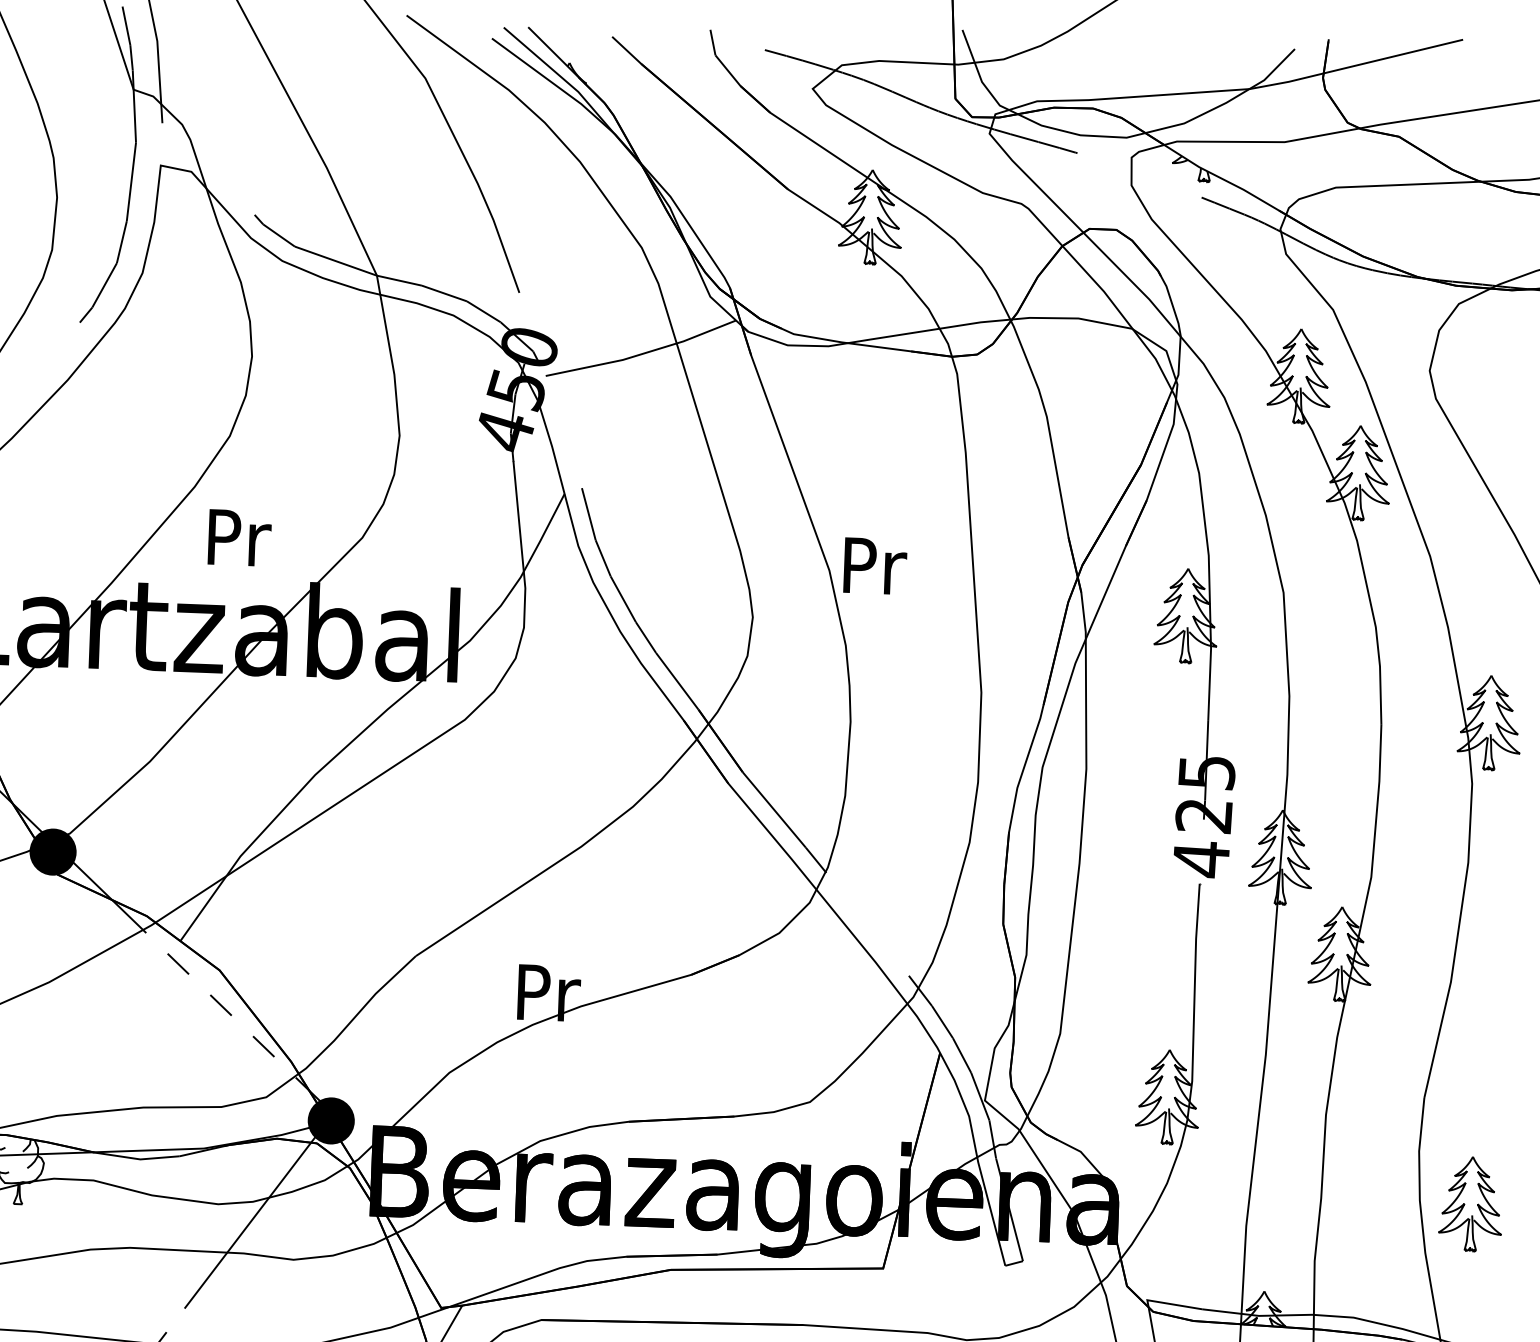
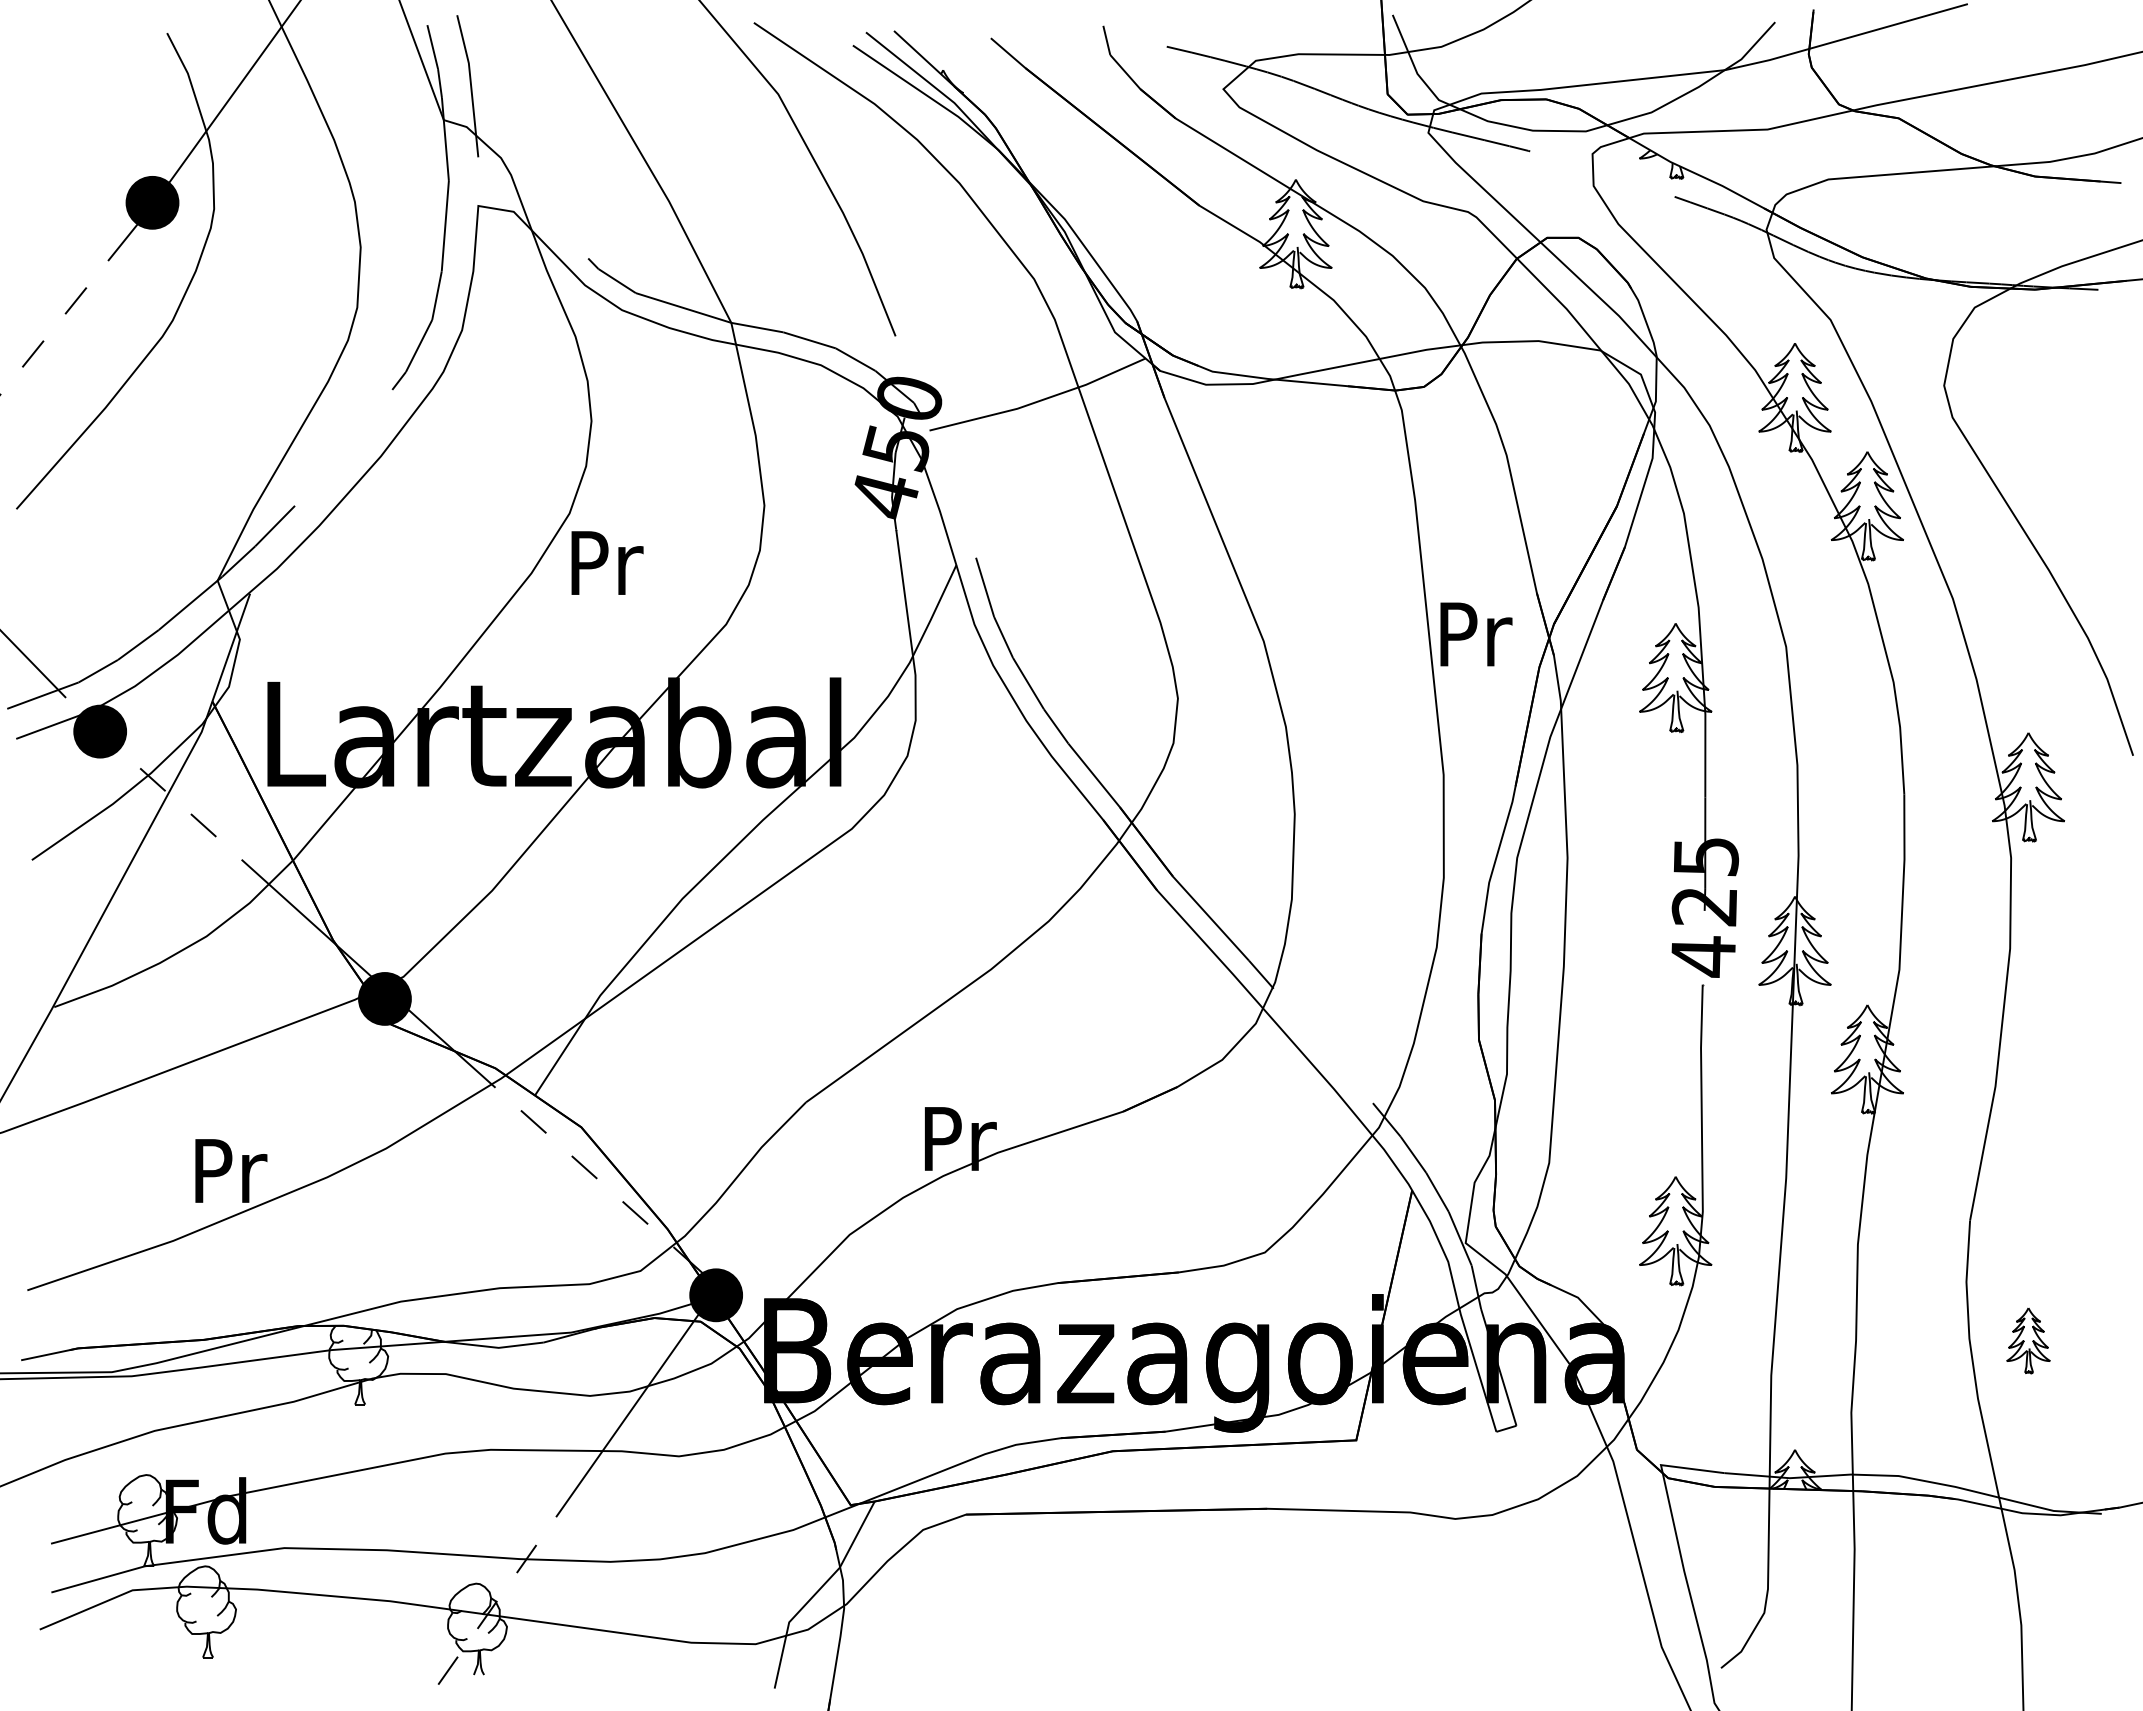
text: (239, 537) -> (607, 562), moved
text: (875, 566) -> (1476, 634), moved
part: (1471, 1204) -> (2028, 1340), size x0.6

